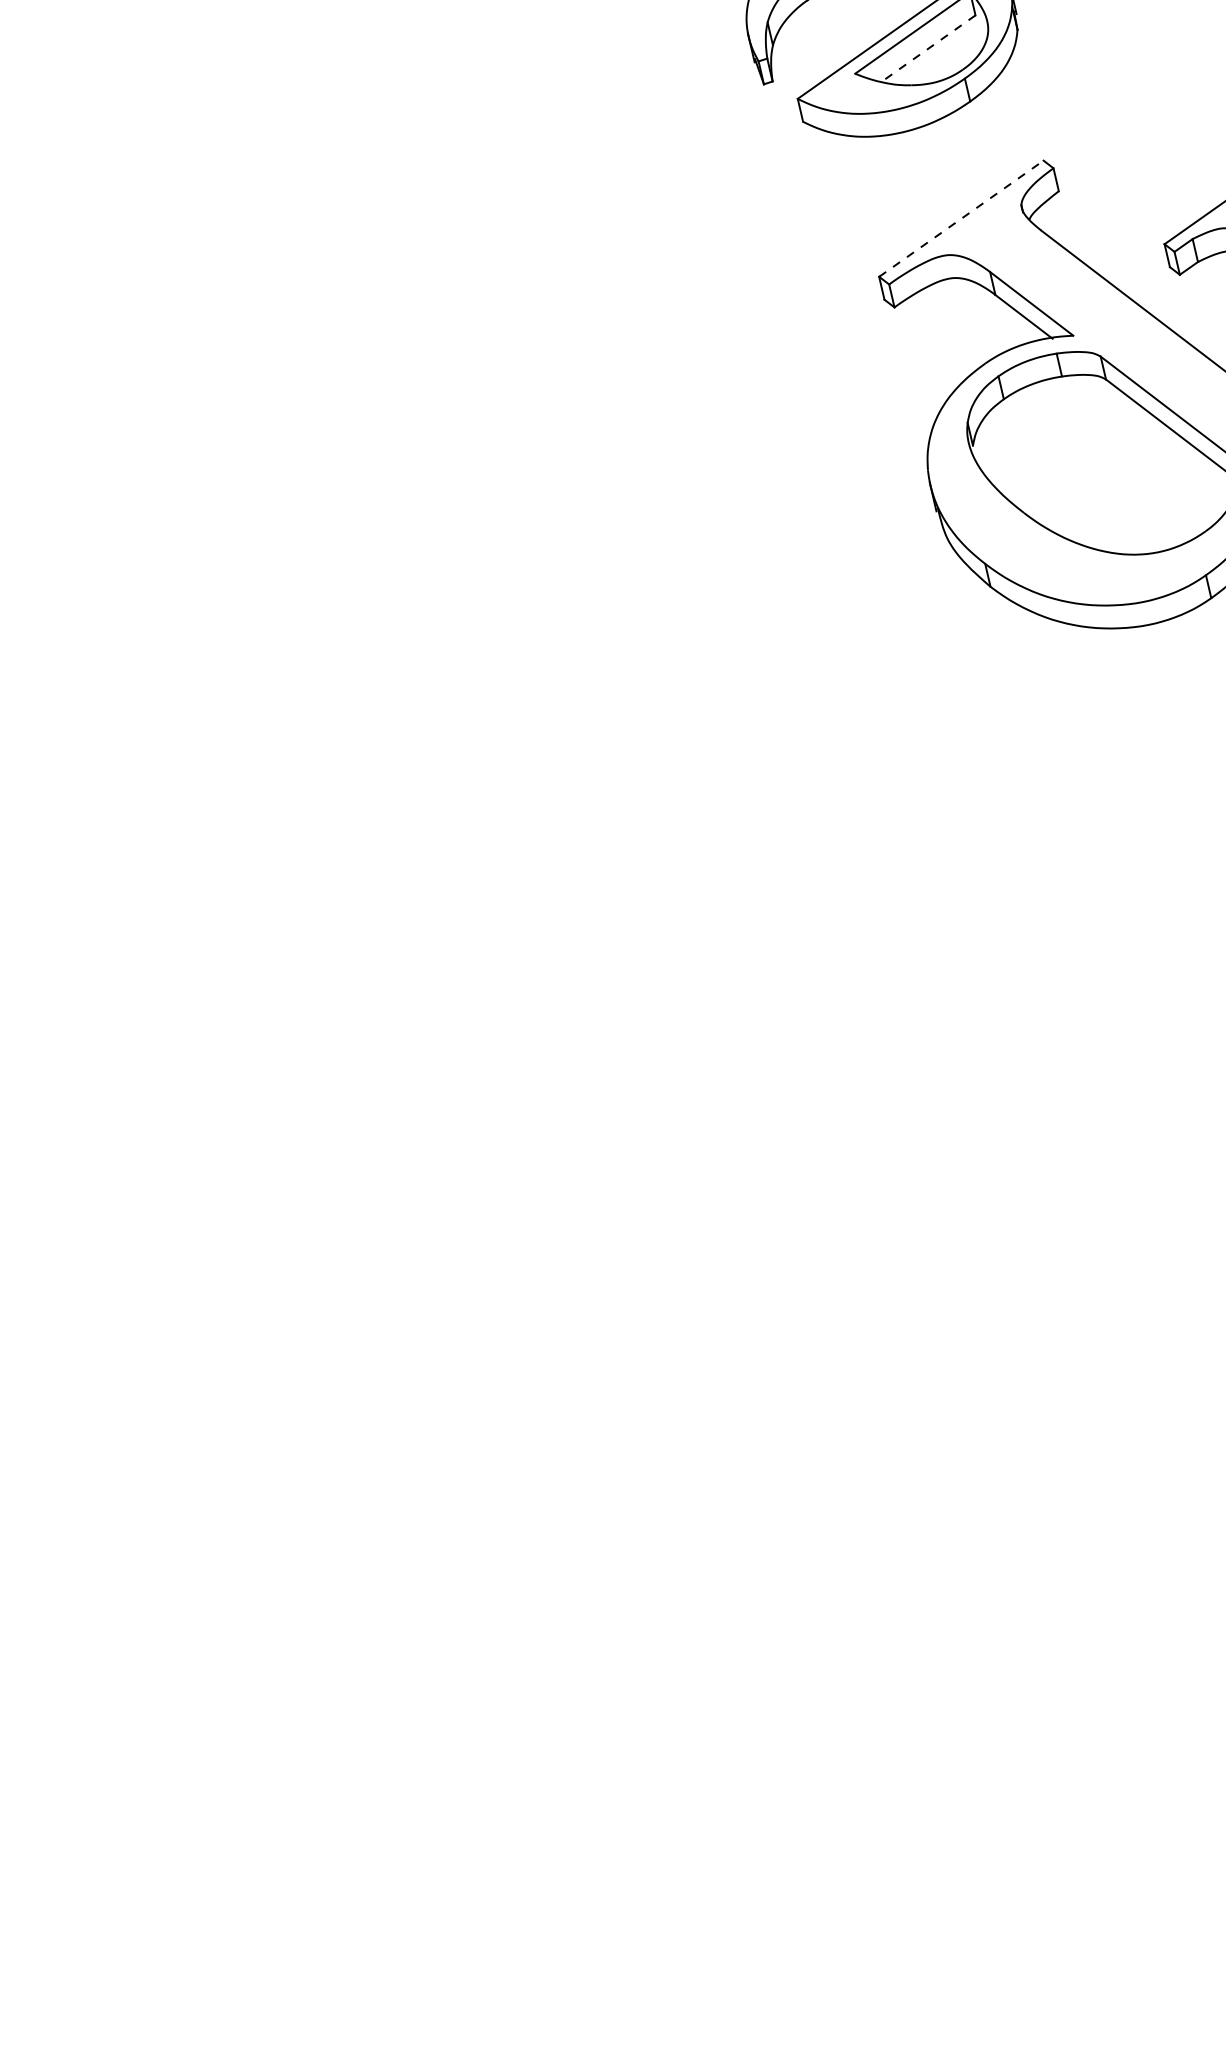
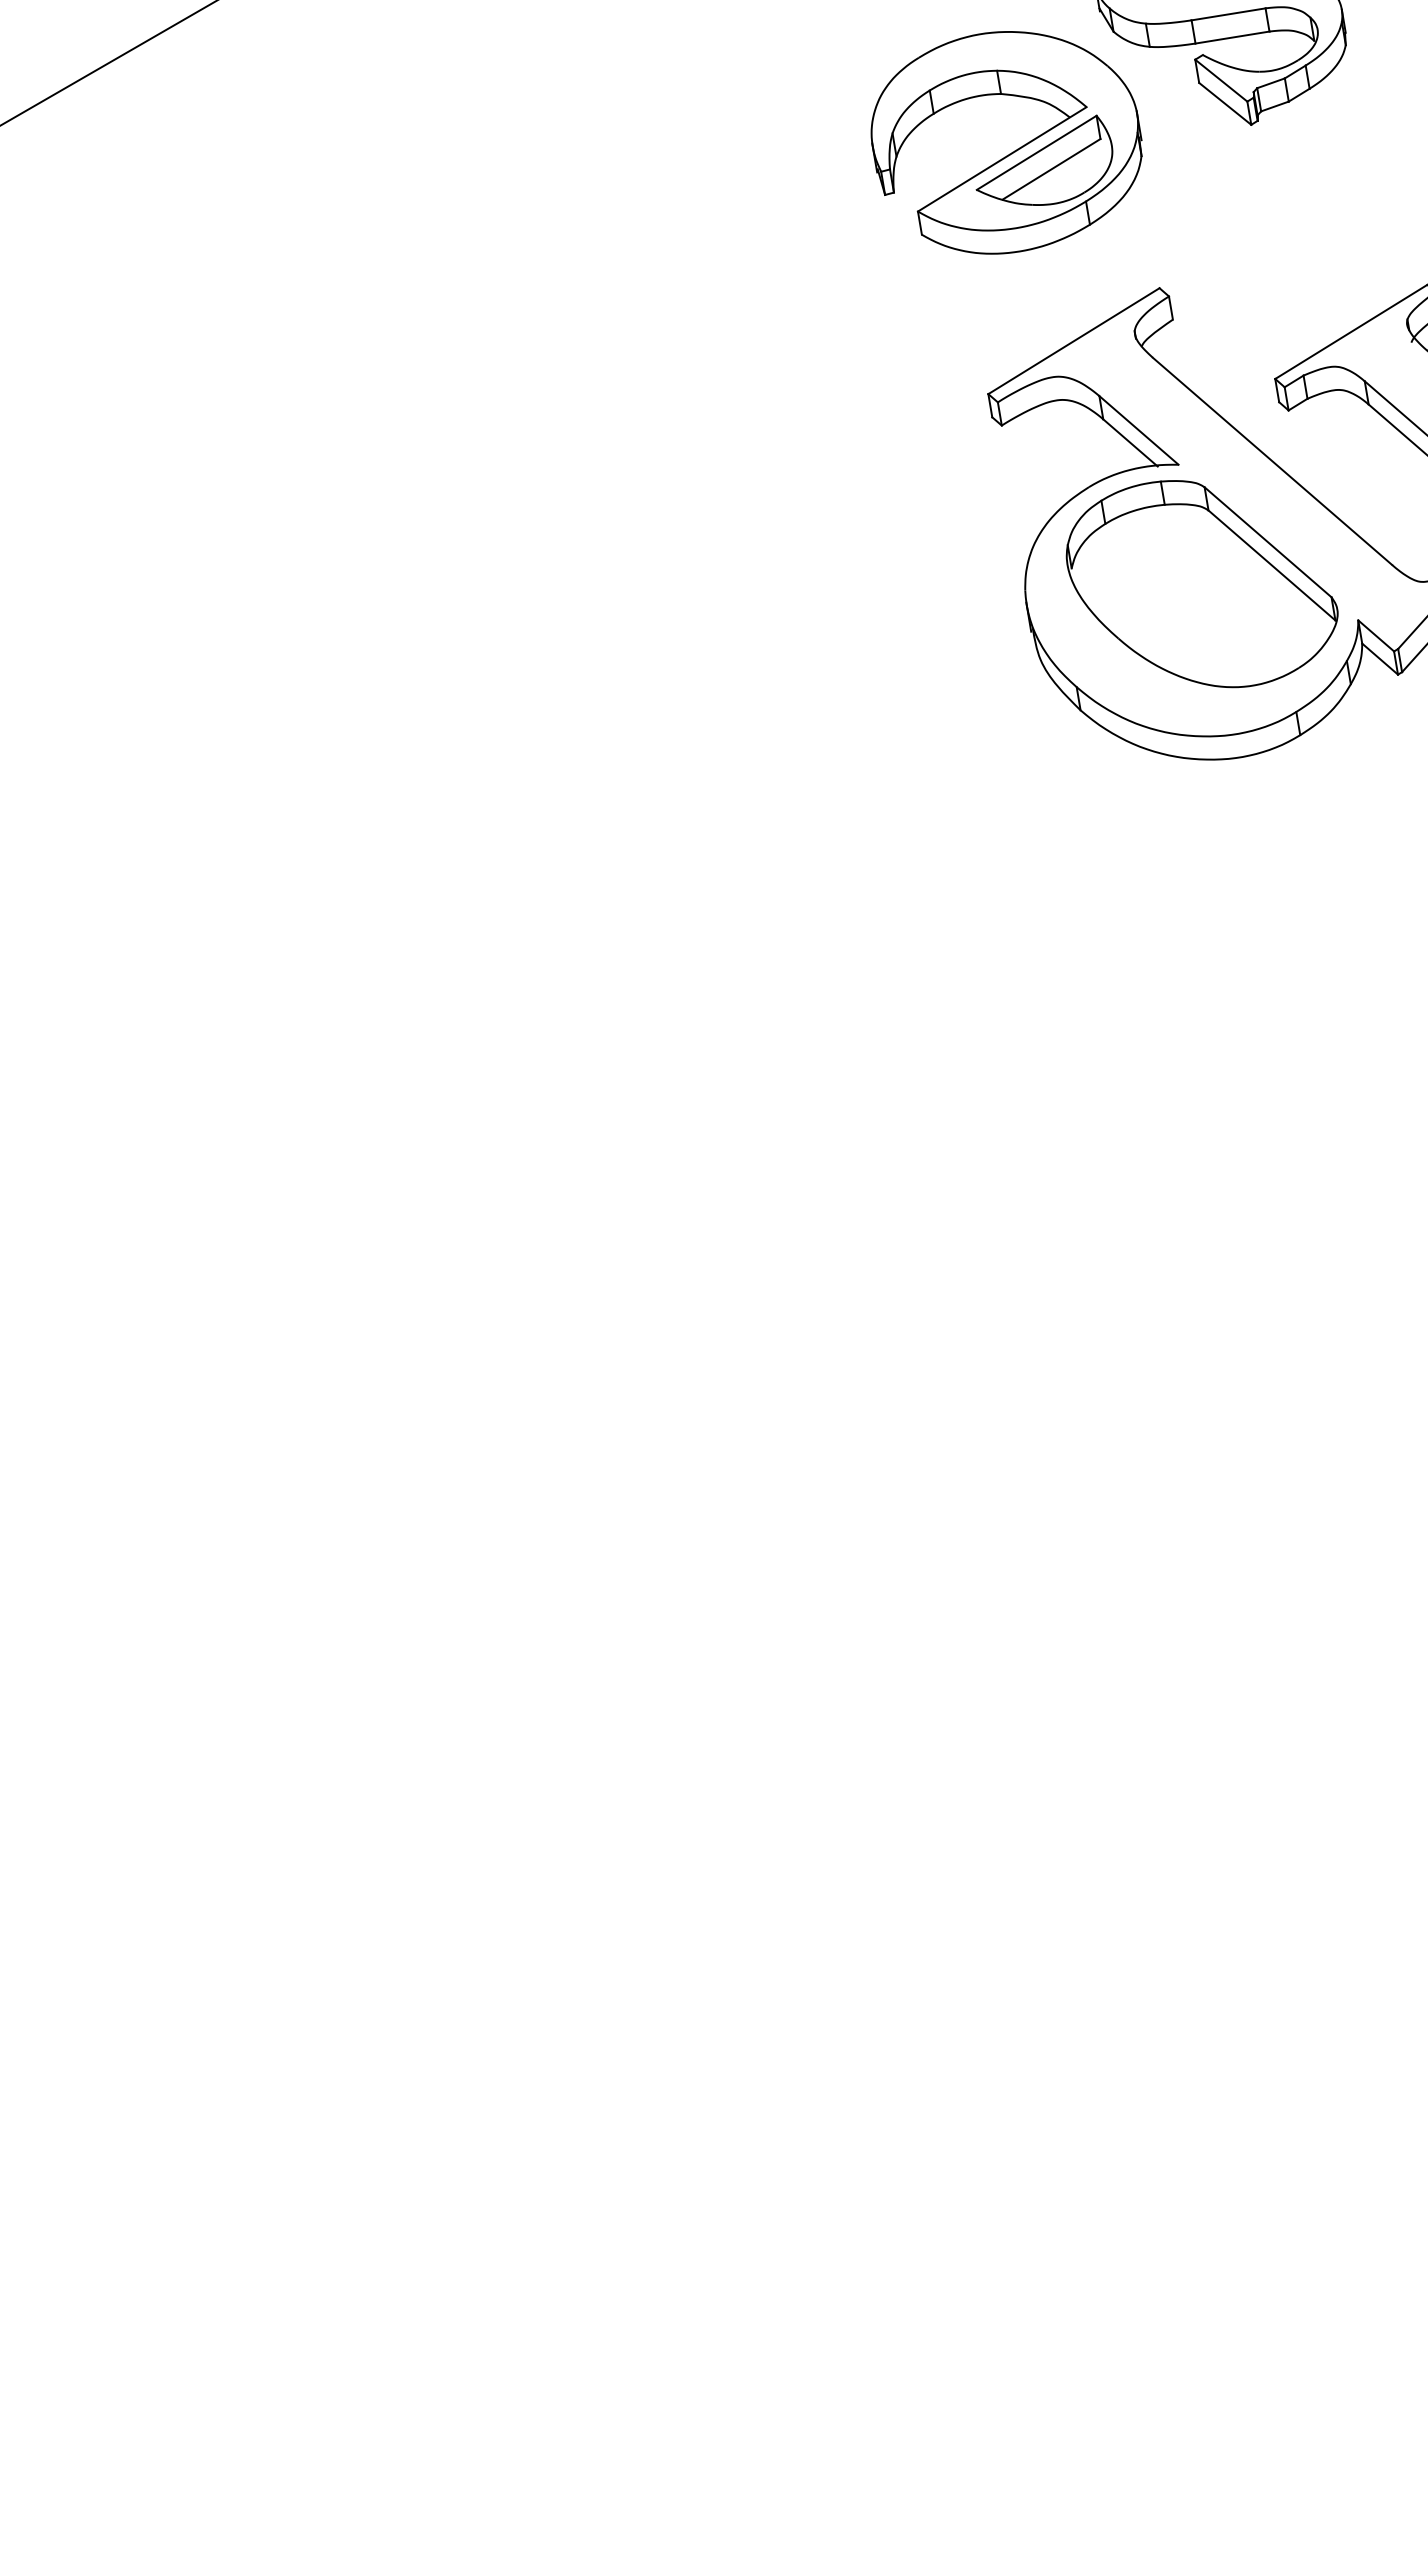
line: (928, 48) -> (1051, 169), dashed -> solid
line: (960, 219) -> (1073, 341), dashed -> solid

